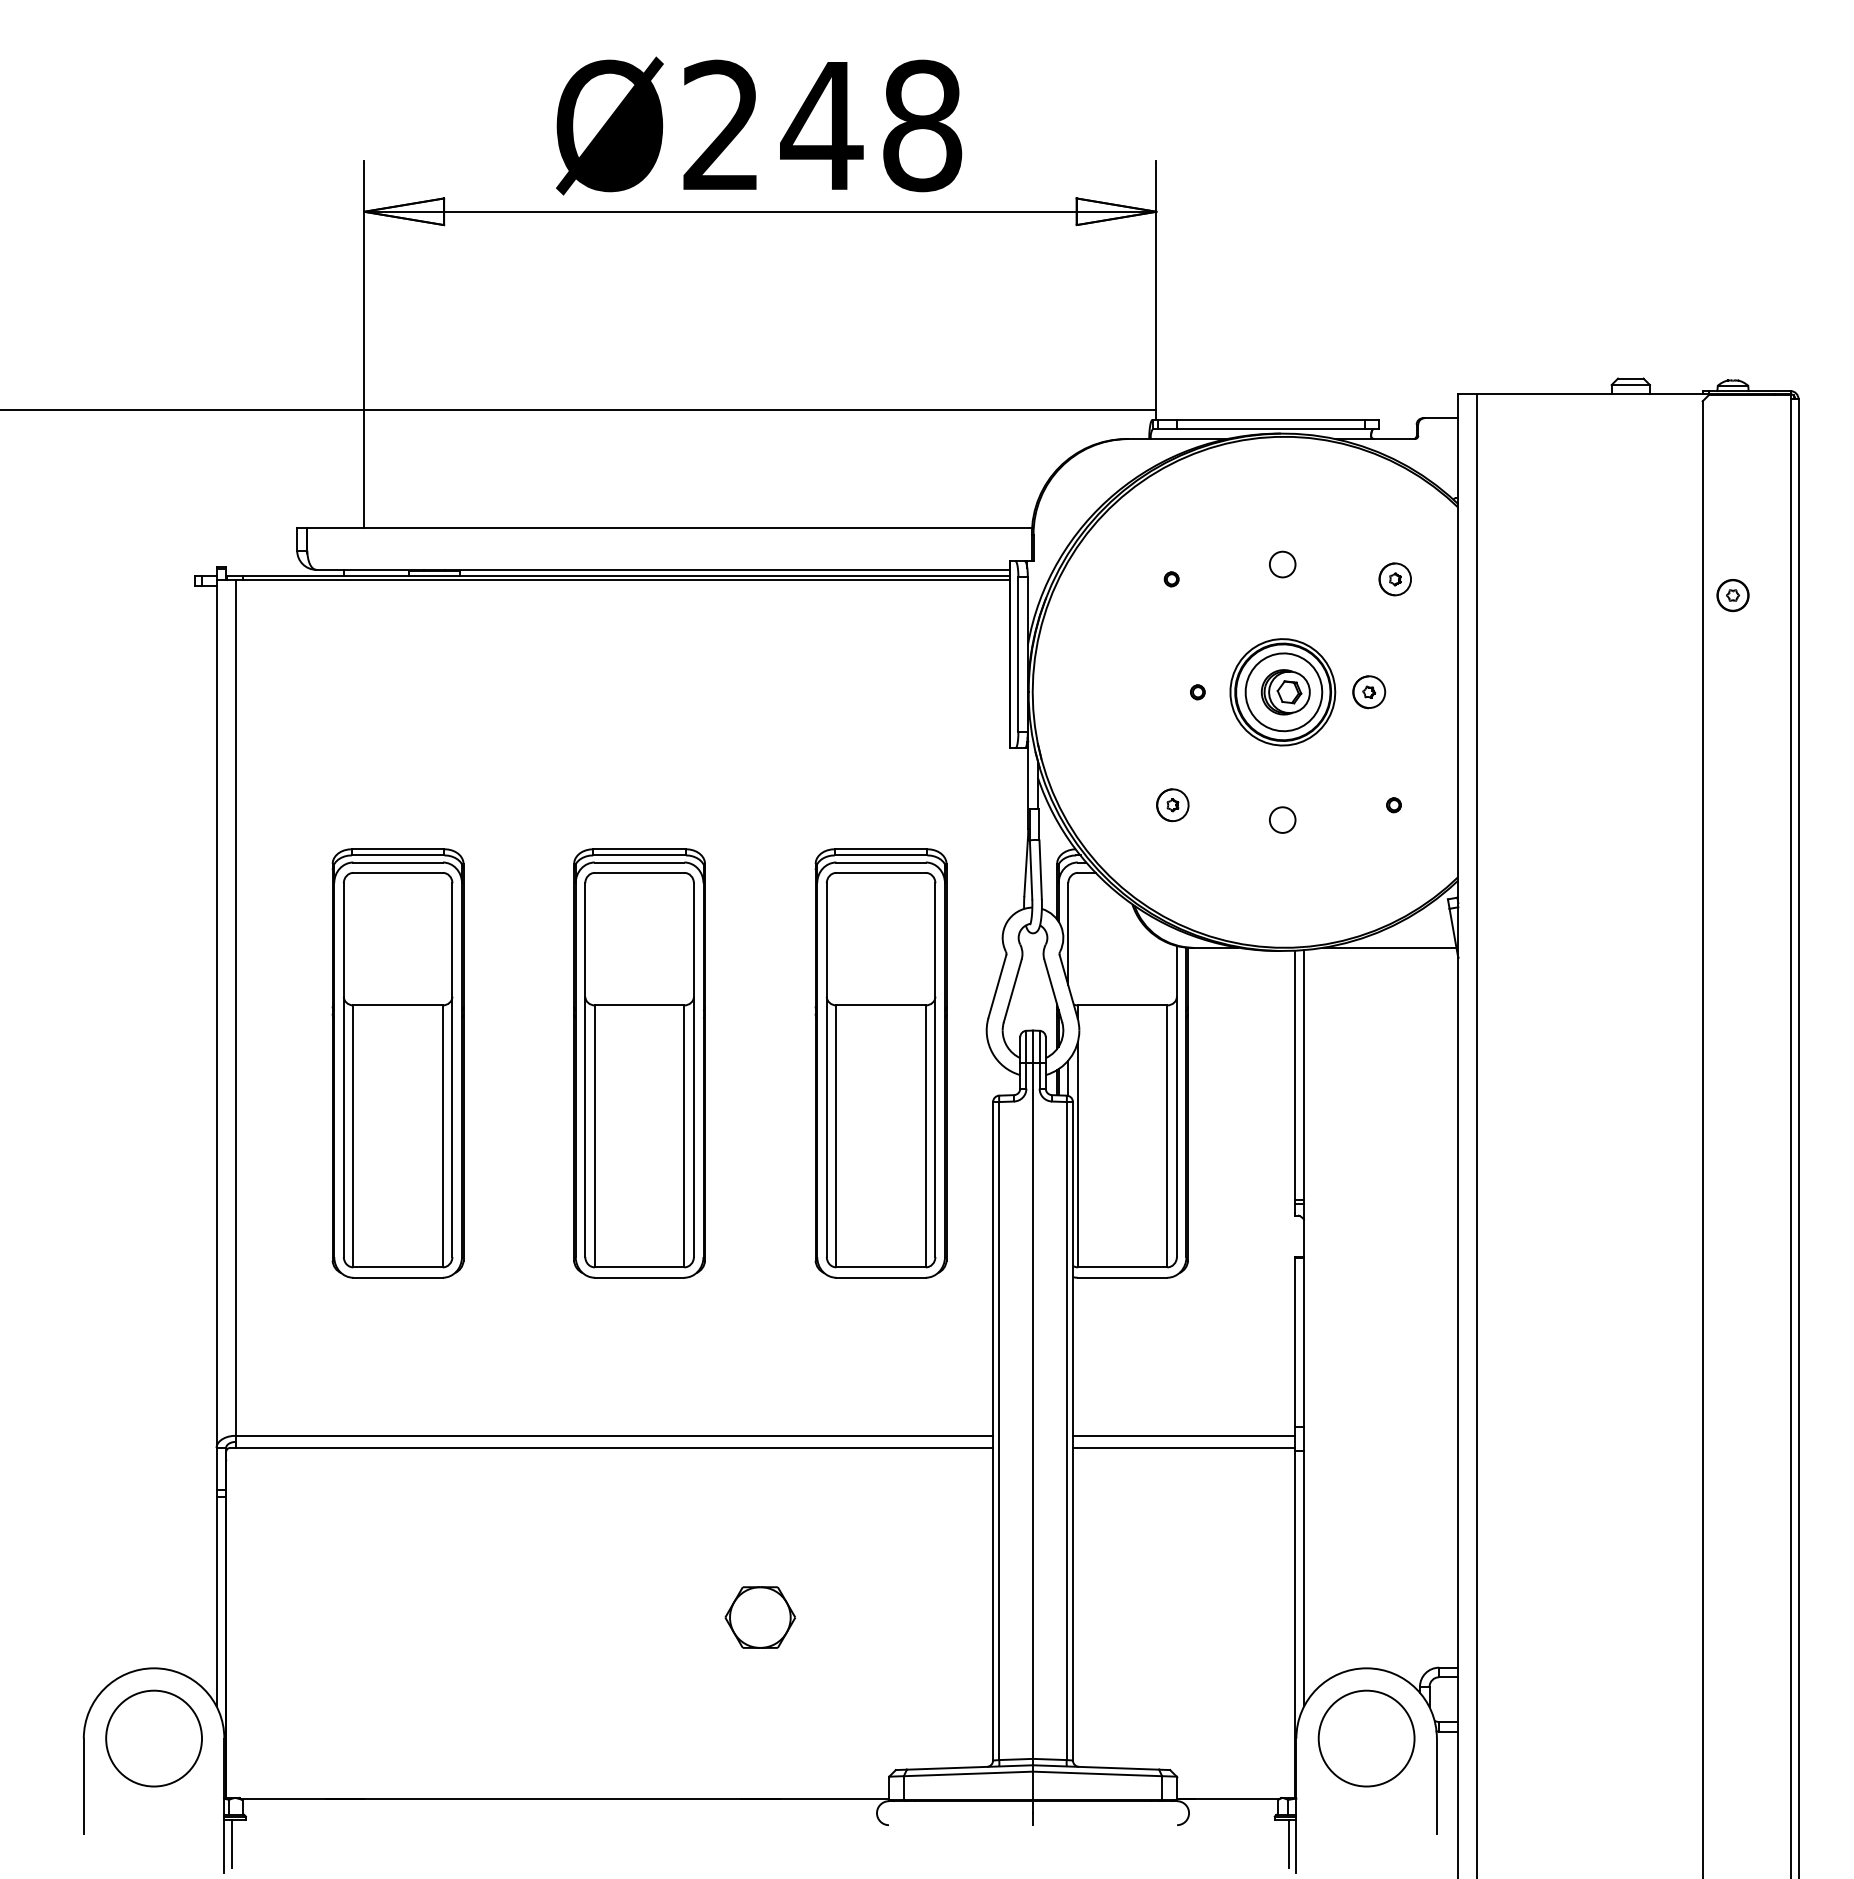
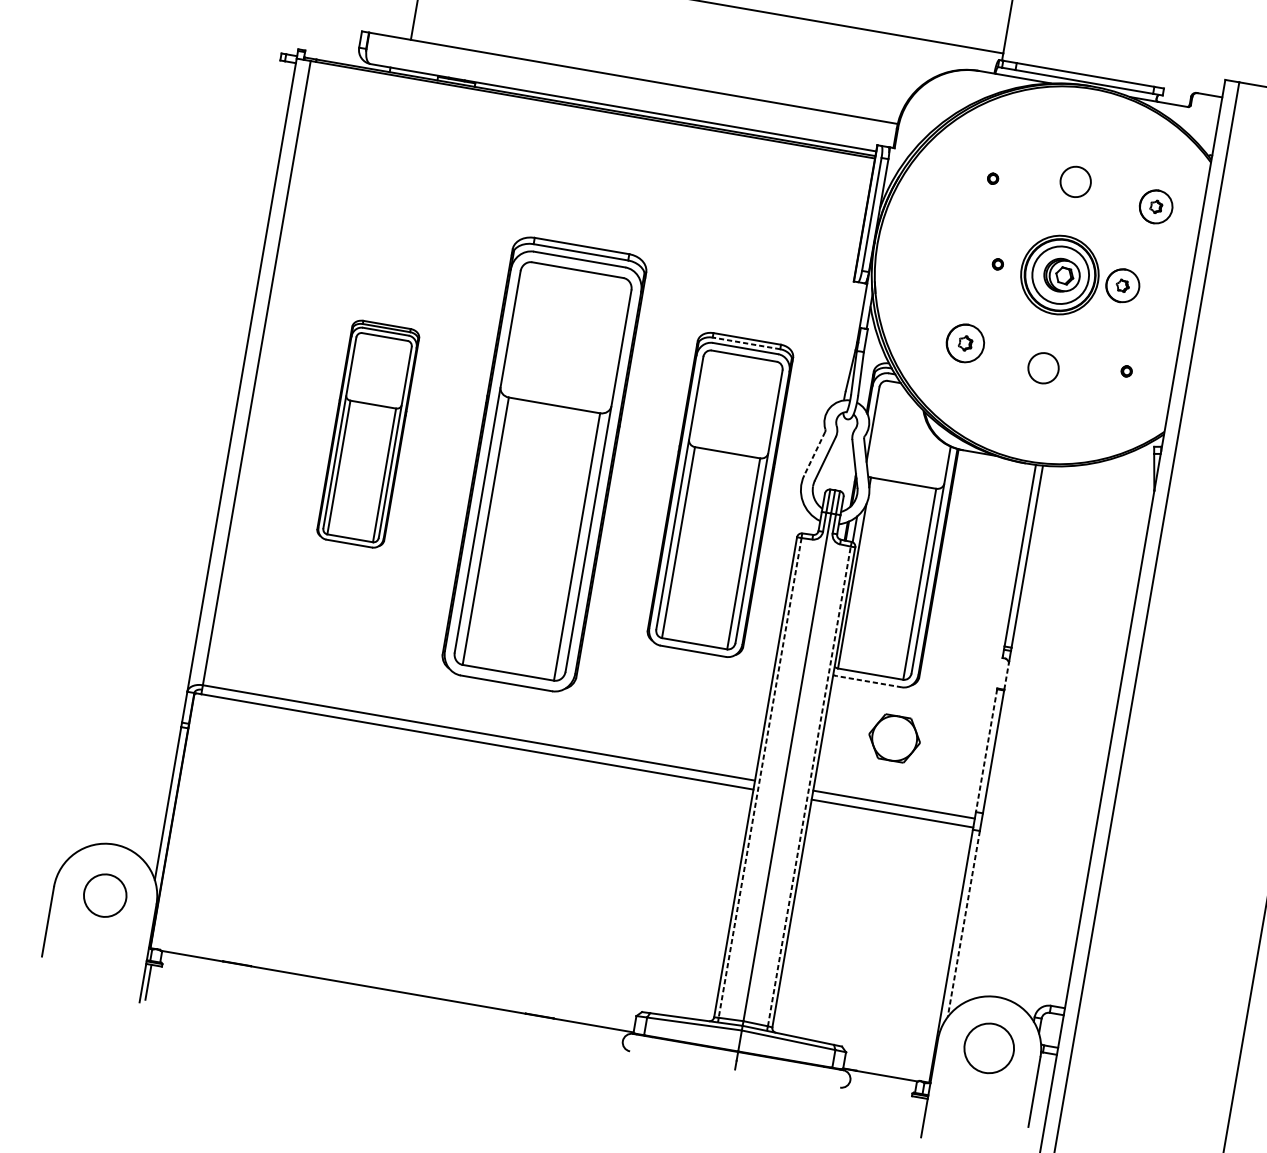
circle: (1282, 564) -> (1075, 181), size x1.6
part: (1394, 579) -> (1155, 206), size x1.4
part: (1369, 692) -> (1123, 286), size x1.4
part: (1172, 805) -> (965, 343), size x1.6
circle: (1282, 819) -> (1043, 367), size x1.6
line: (880, 855) -> (746, 343), solid -> dashed
line: (1389, 947) -> (1105, 474), removed
line: (997, 986) -> (814, 453), solid -> dashed
part: (397, 1063) -> (367, 434), size x0.7
part: (639, 1063) -> (544, 464), size x1.4
line: (1304, 1238) -> (1006, 675), solid -> dashed
line: (1122, 1277) -> (869, 681), solid -> dashed
line: (1294, 1343) -> (986, 751), solid -> dashed
line: (1066, 1430) -> (809, 785), solid -> dashed
line: (999, 1431) -> (760, 778), solid -> dashed
line: (1304, 1578) -> (964, 923), solid -> dashed
part: (759, 1617) -> (894, 738), moved
circle: (153, 1738) -> (104, 895), size x0.6
circle: (1366, 1738) -> (989, 1048), size x0.7
line: (1289, 1843) -> (919, 1115), removed

